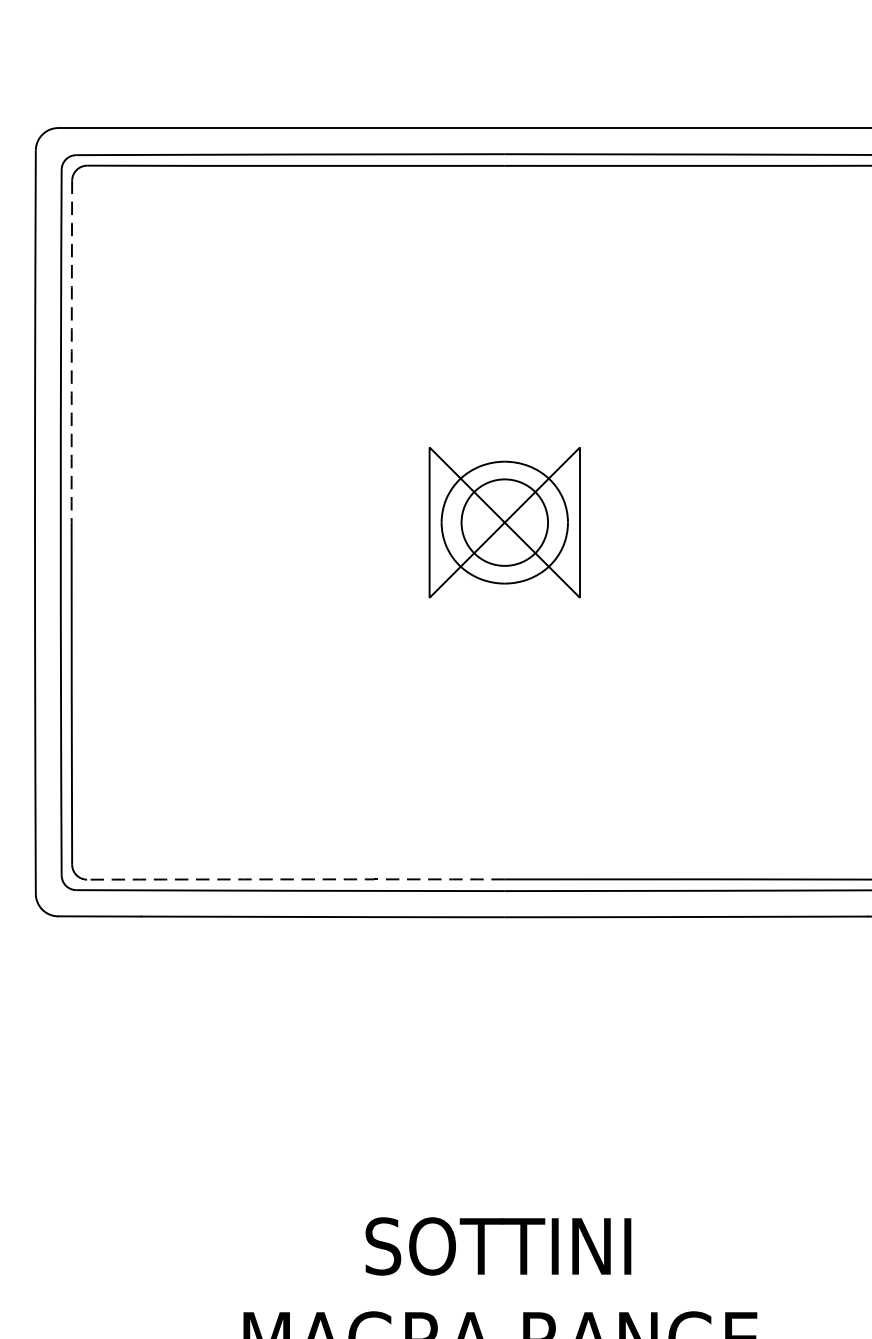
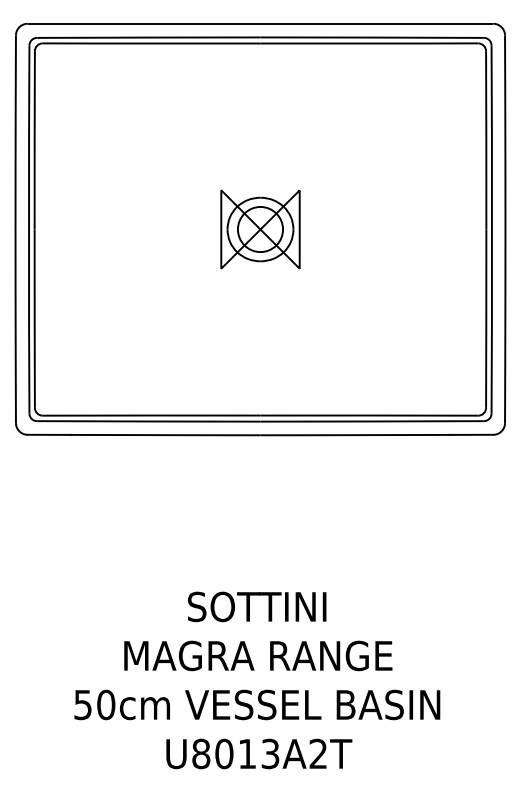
arc: (71, 351) -> (34, 140), dashed -> solid
arc: (295, 879) -> (151, 415), dashed -> solid

